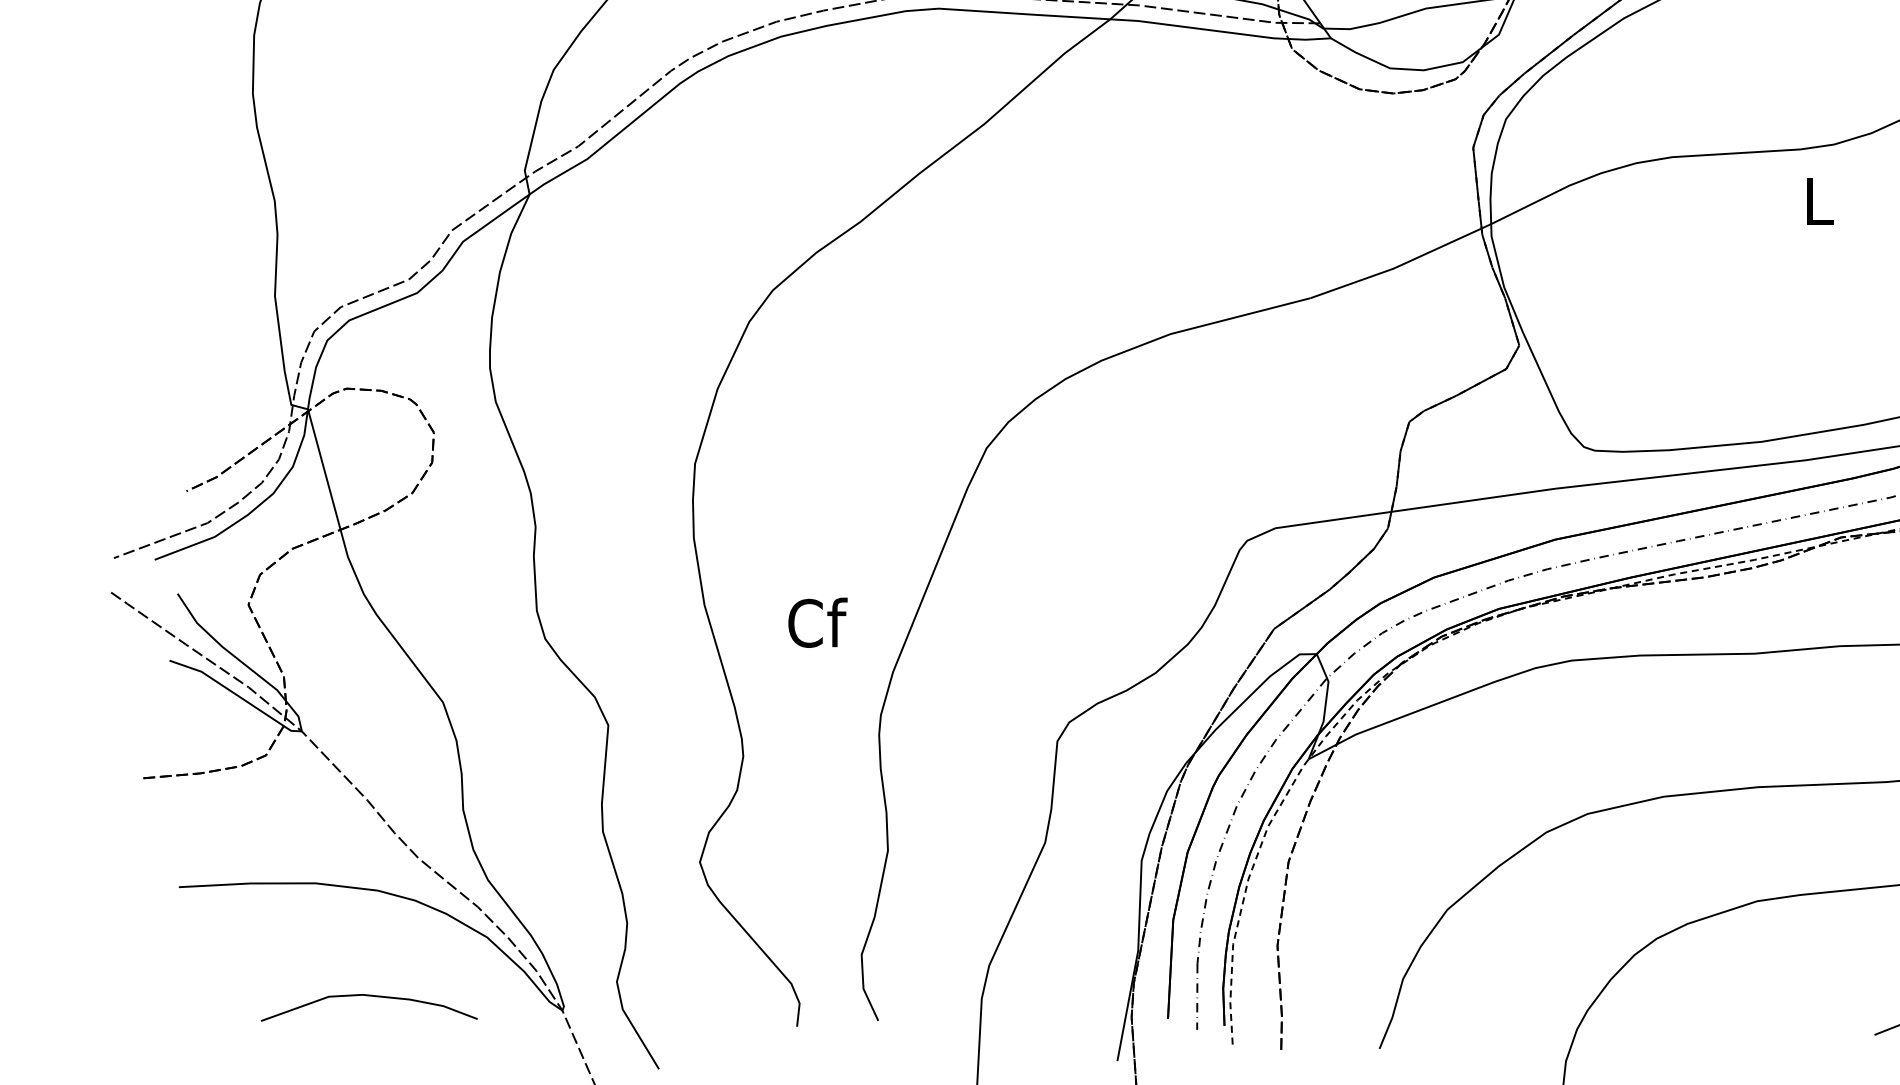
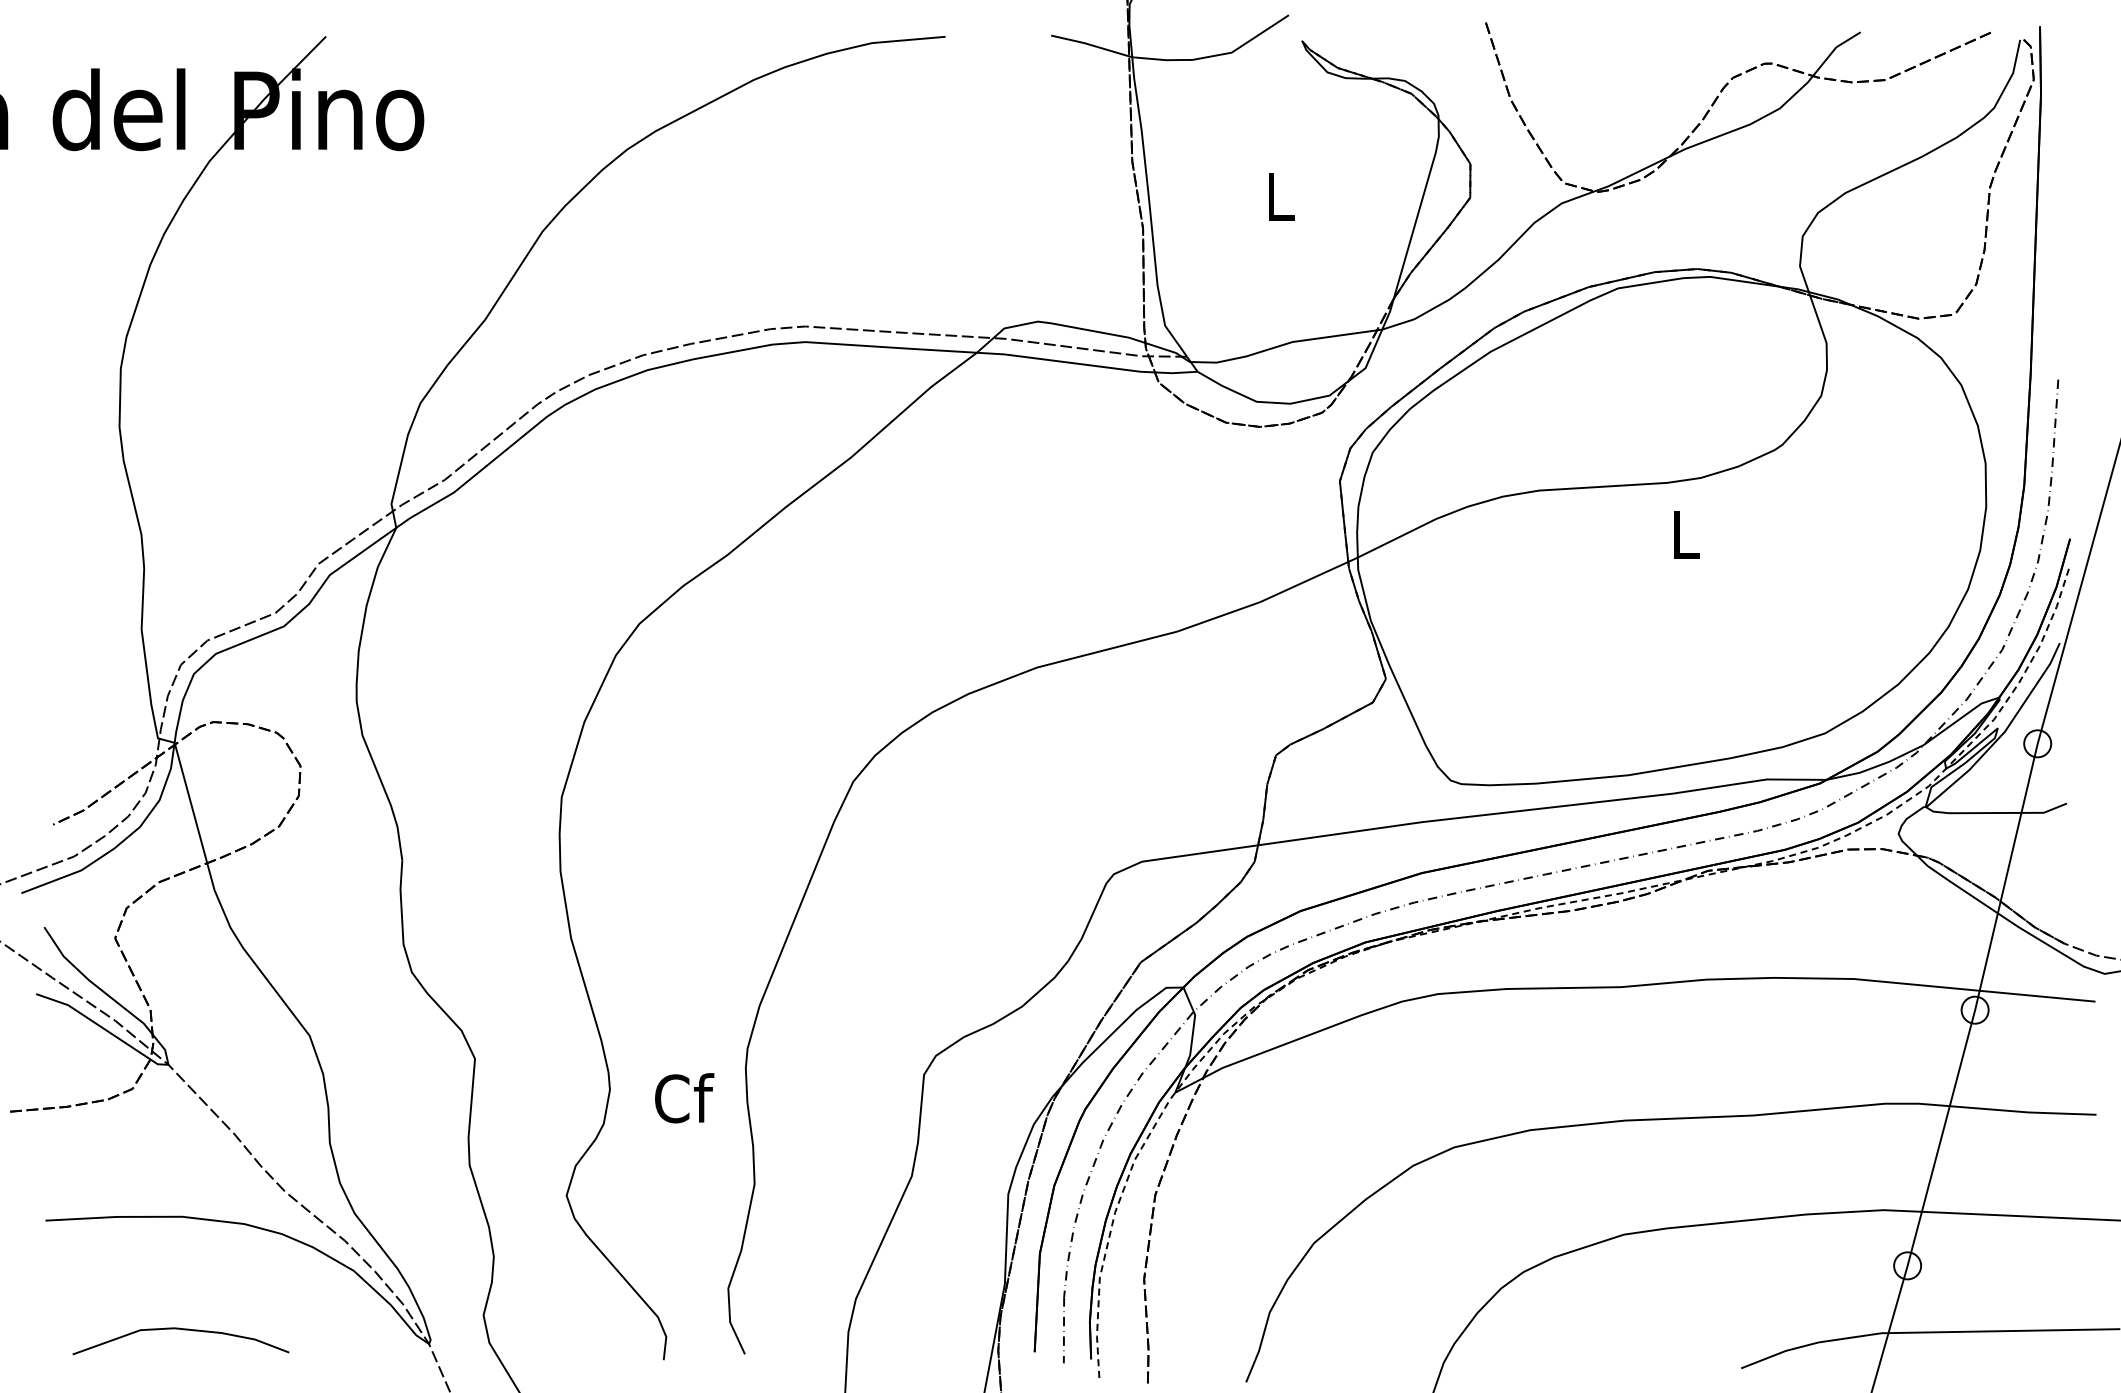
text: (817, 623) -> (684, 1098), moved
curve: (371, 997) -> (183, 1330), moved

